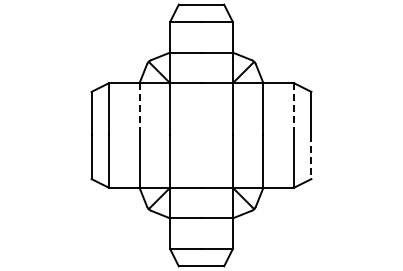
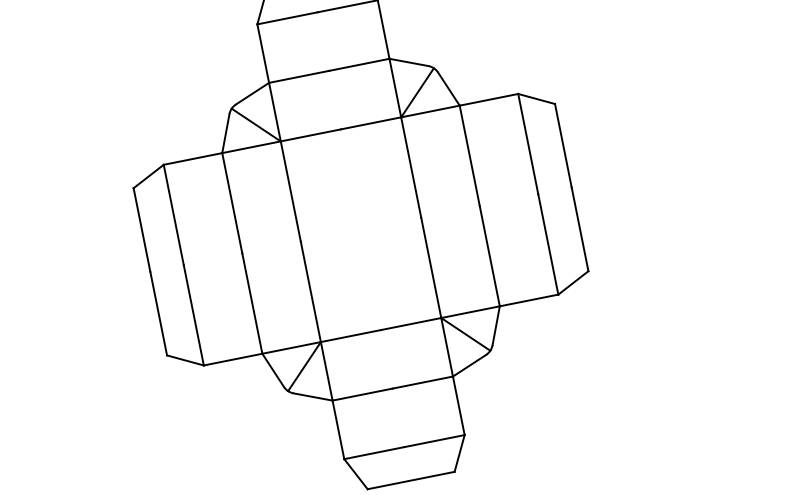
line: (139, 109) -> (232, 203), dashed -> solid
line: (293, 109) -> (527, 144), dashed -> solid
line: (311, 157) -> (580, 229), dashed -> solid

